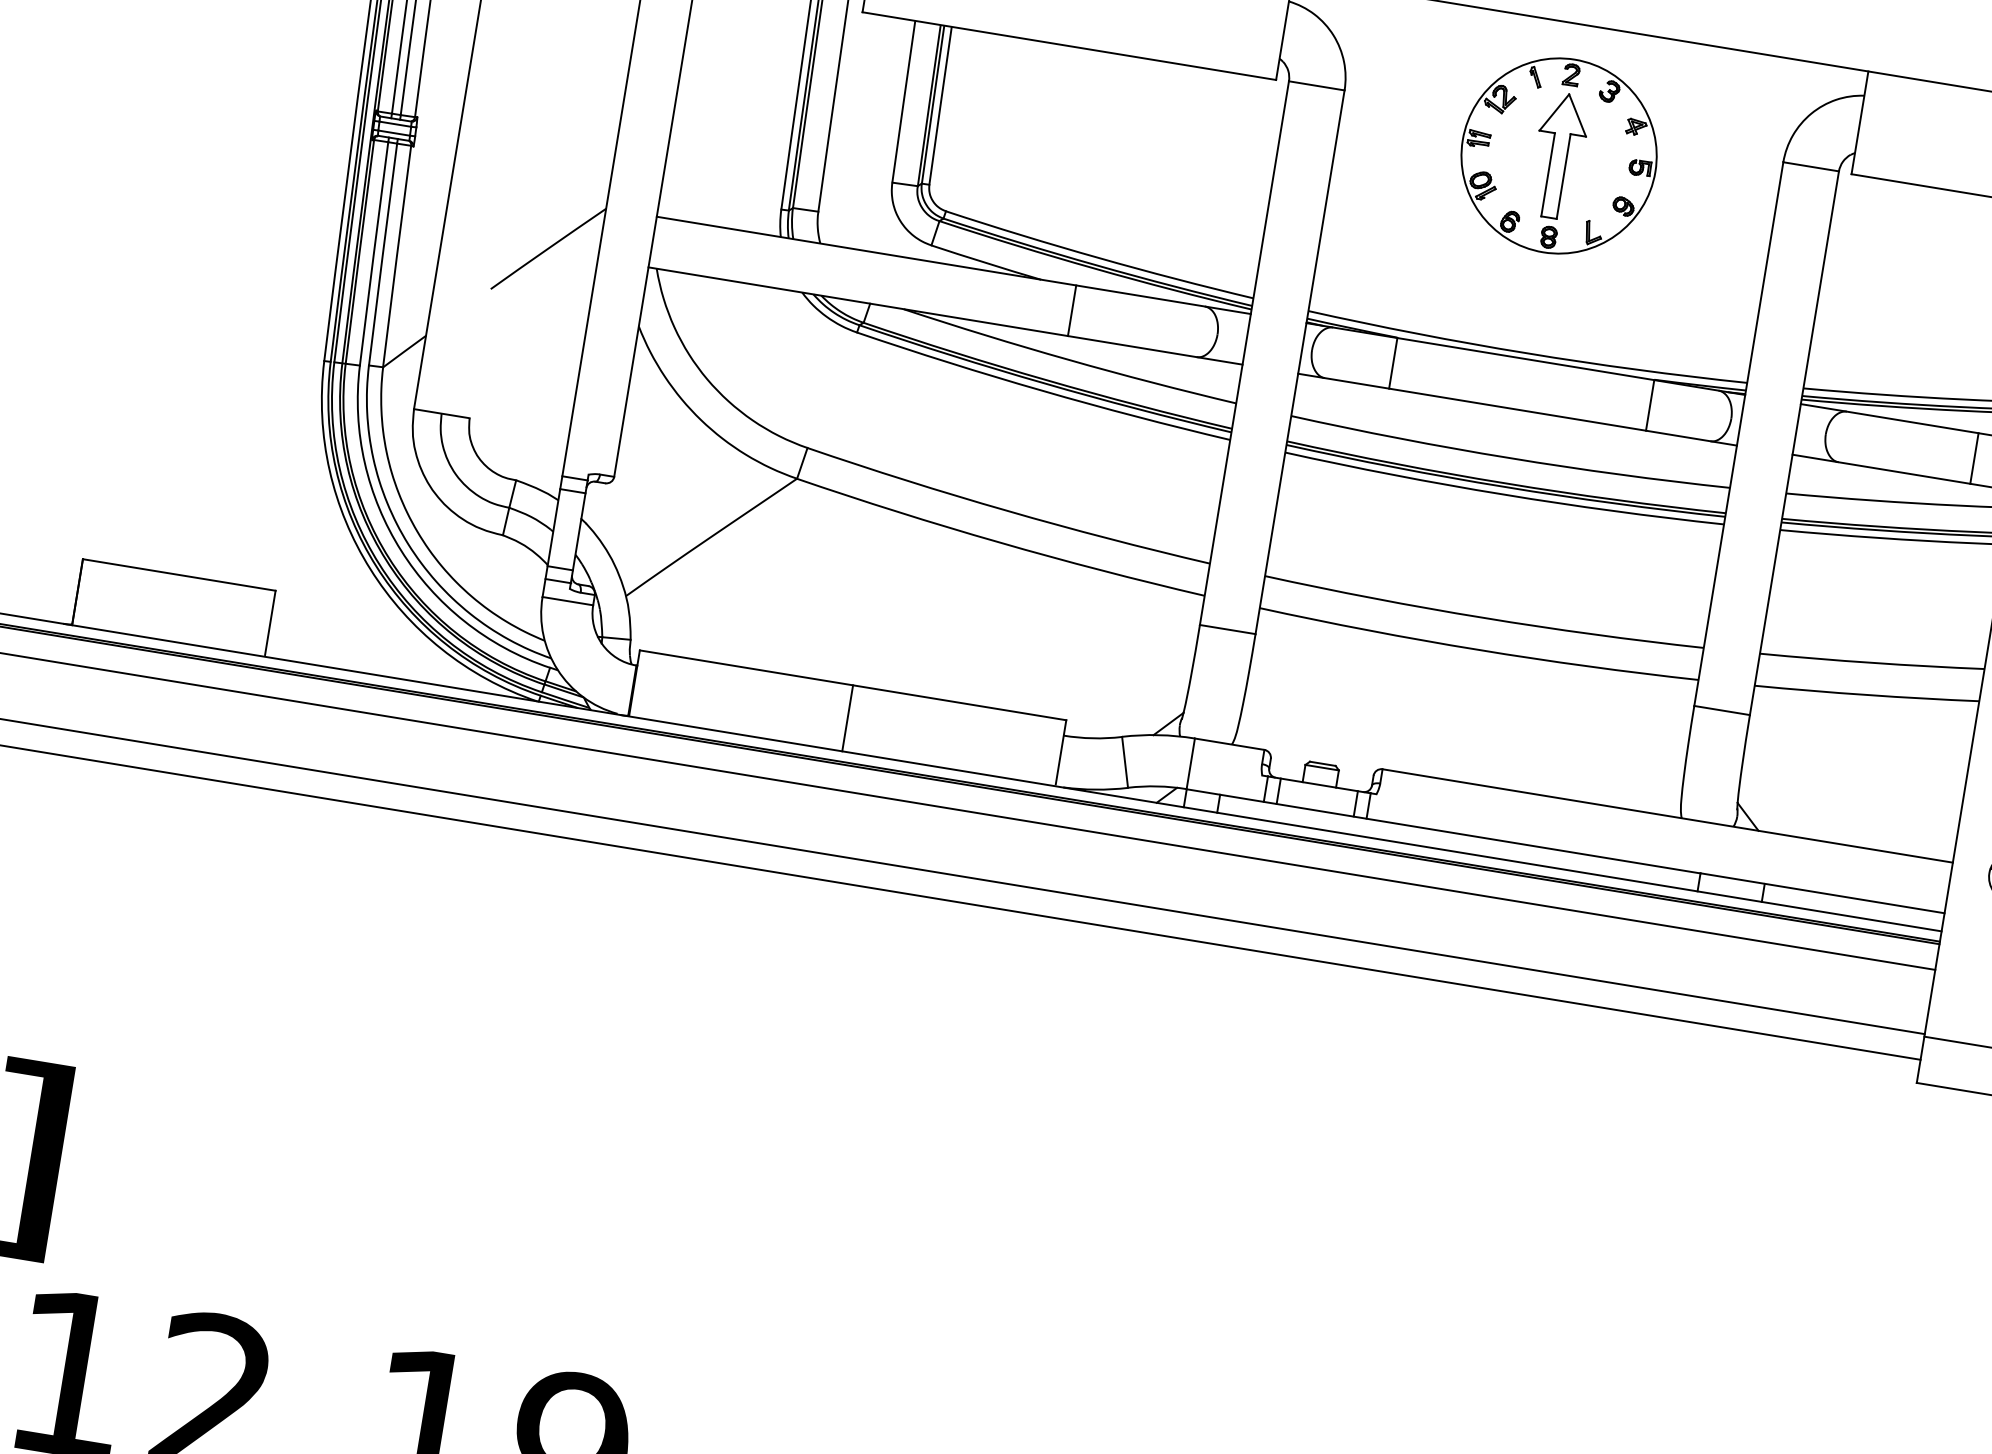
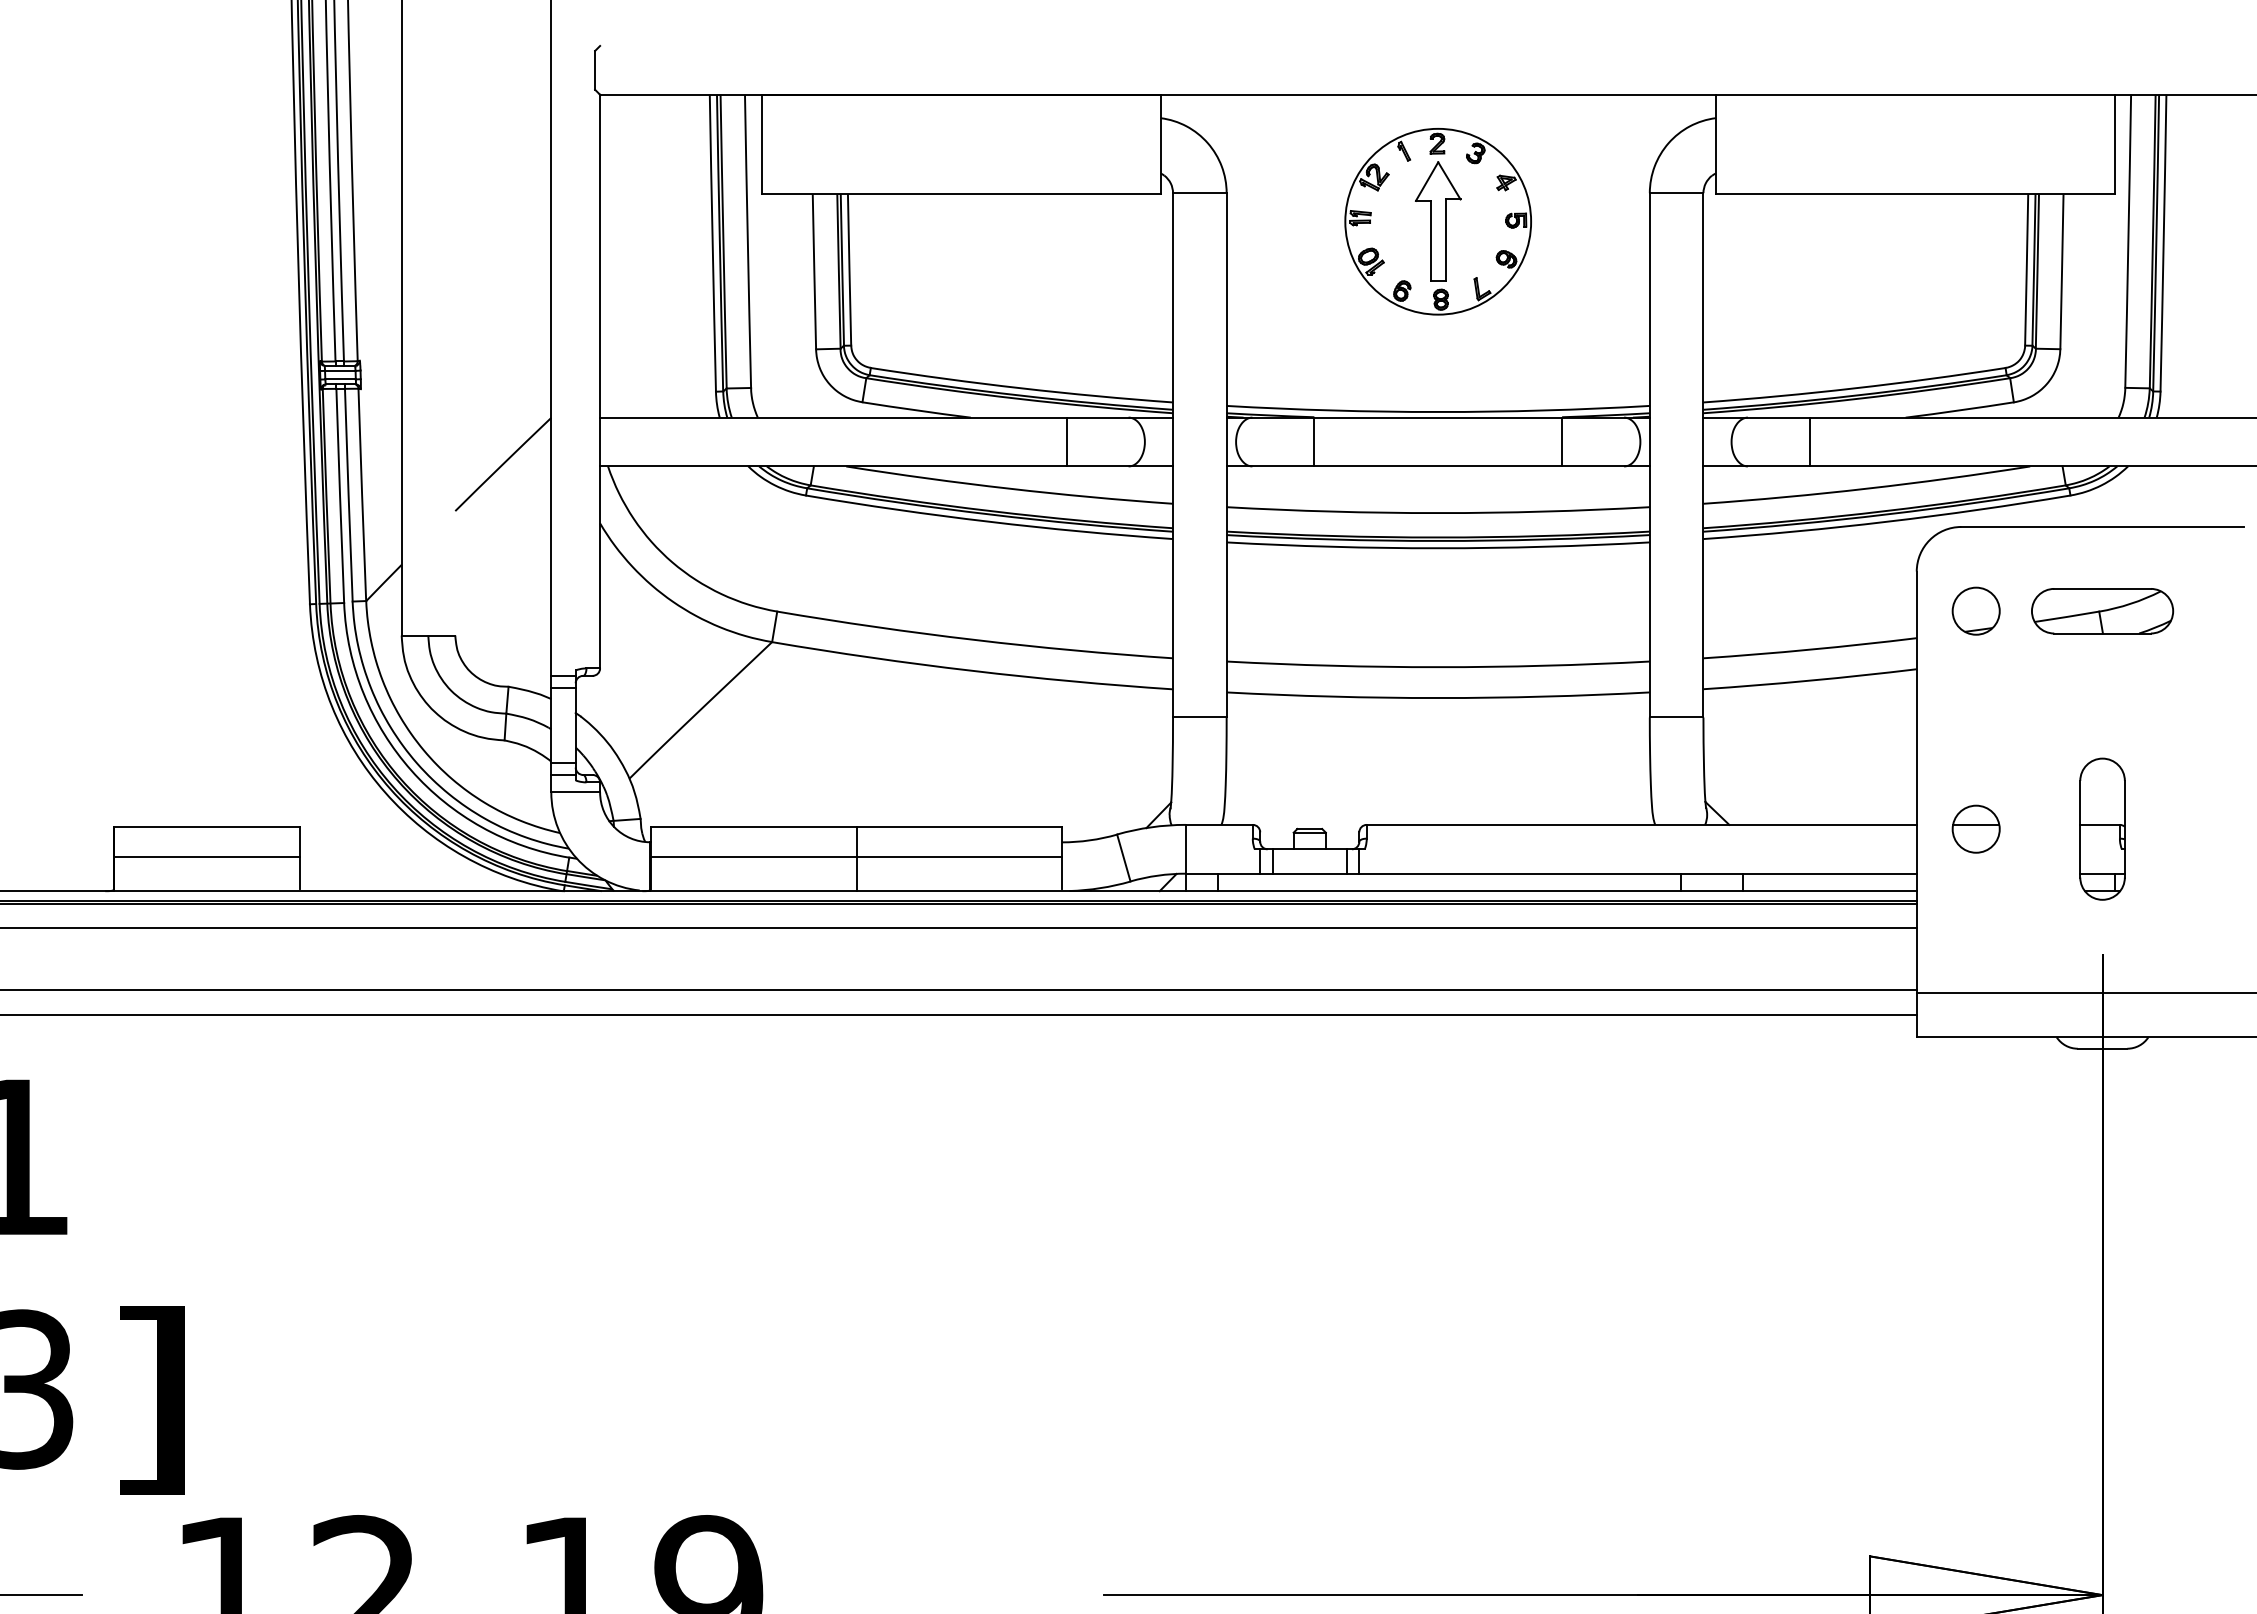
line: (1072, 310) -> (1066, 441), moved
line: (1974, 457) -> (1809, 441), moved
line: (173, 606) -> (206, 857), added
line: (847, 716) -> (856, 857), added

